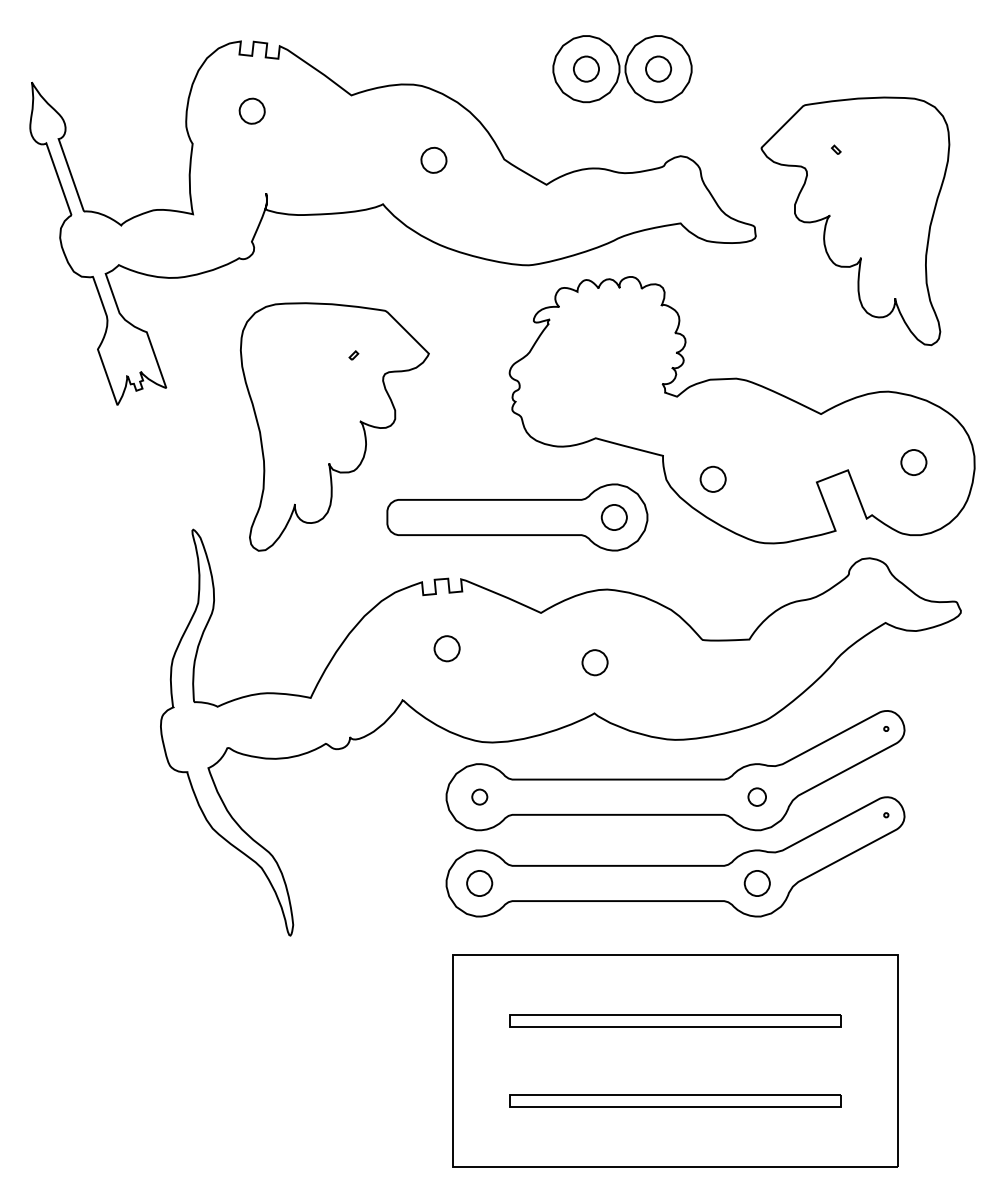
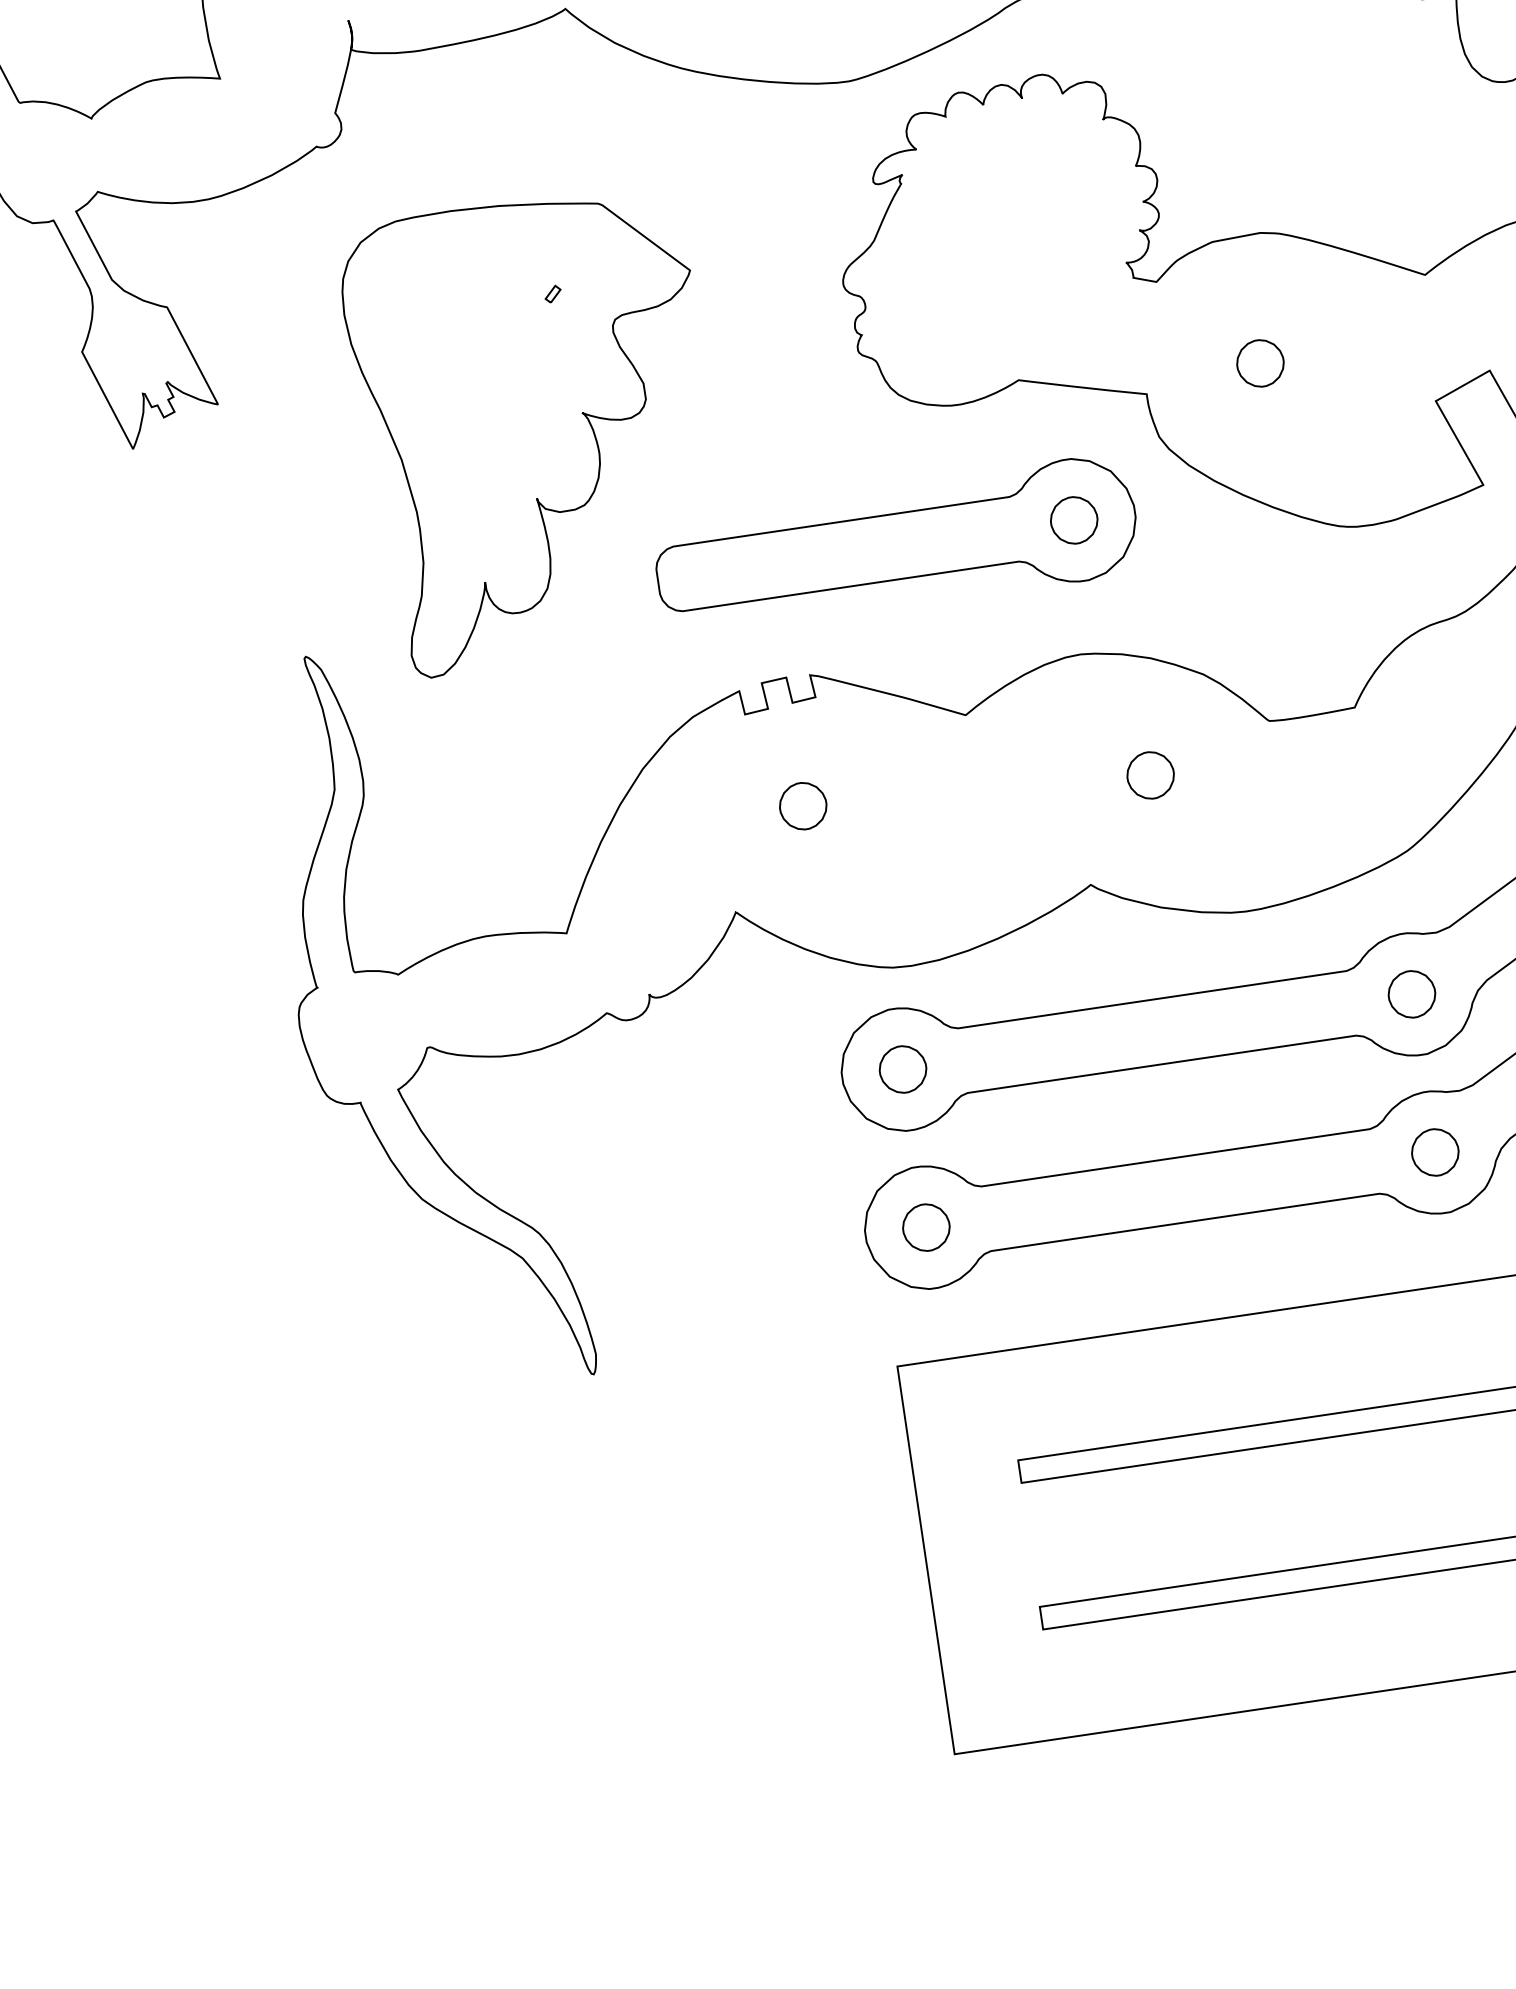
part: (712, 478) -> (1258, 362), moved
part: (594, 662) -> (1149, 775), moved
part: (479, 796) -> (902, 1068), size x1.67
part: (756, 796) -> (1410, 993), size x1.43

